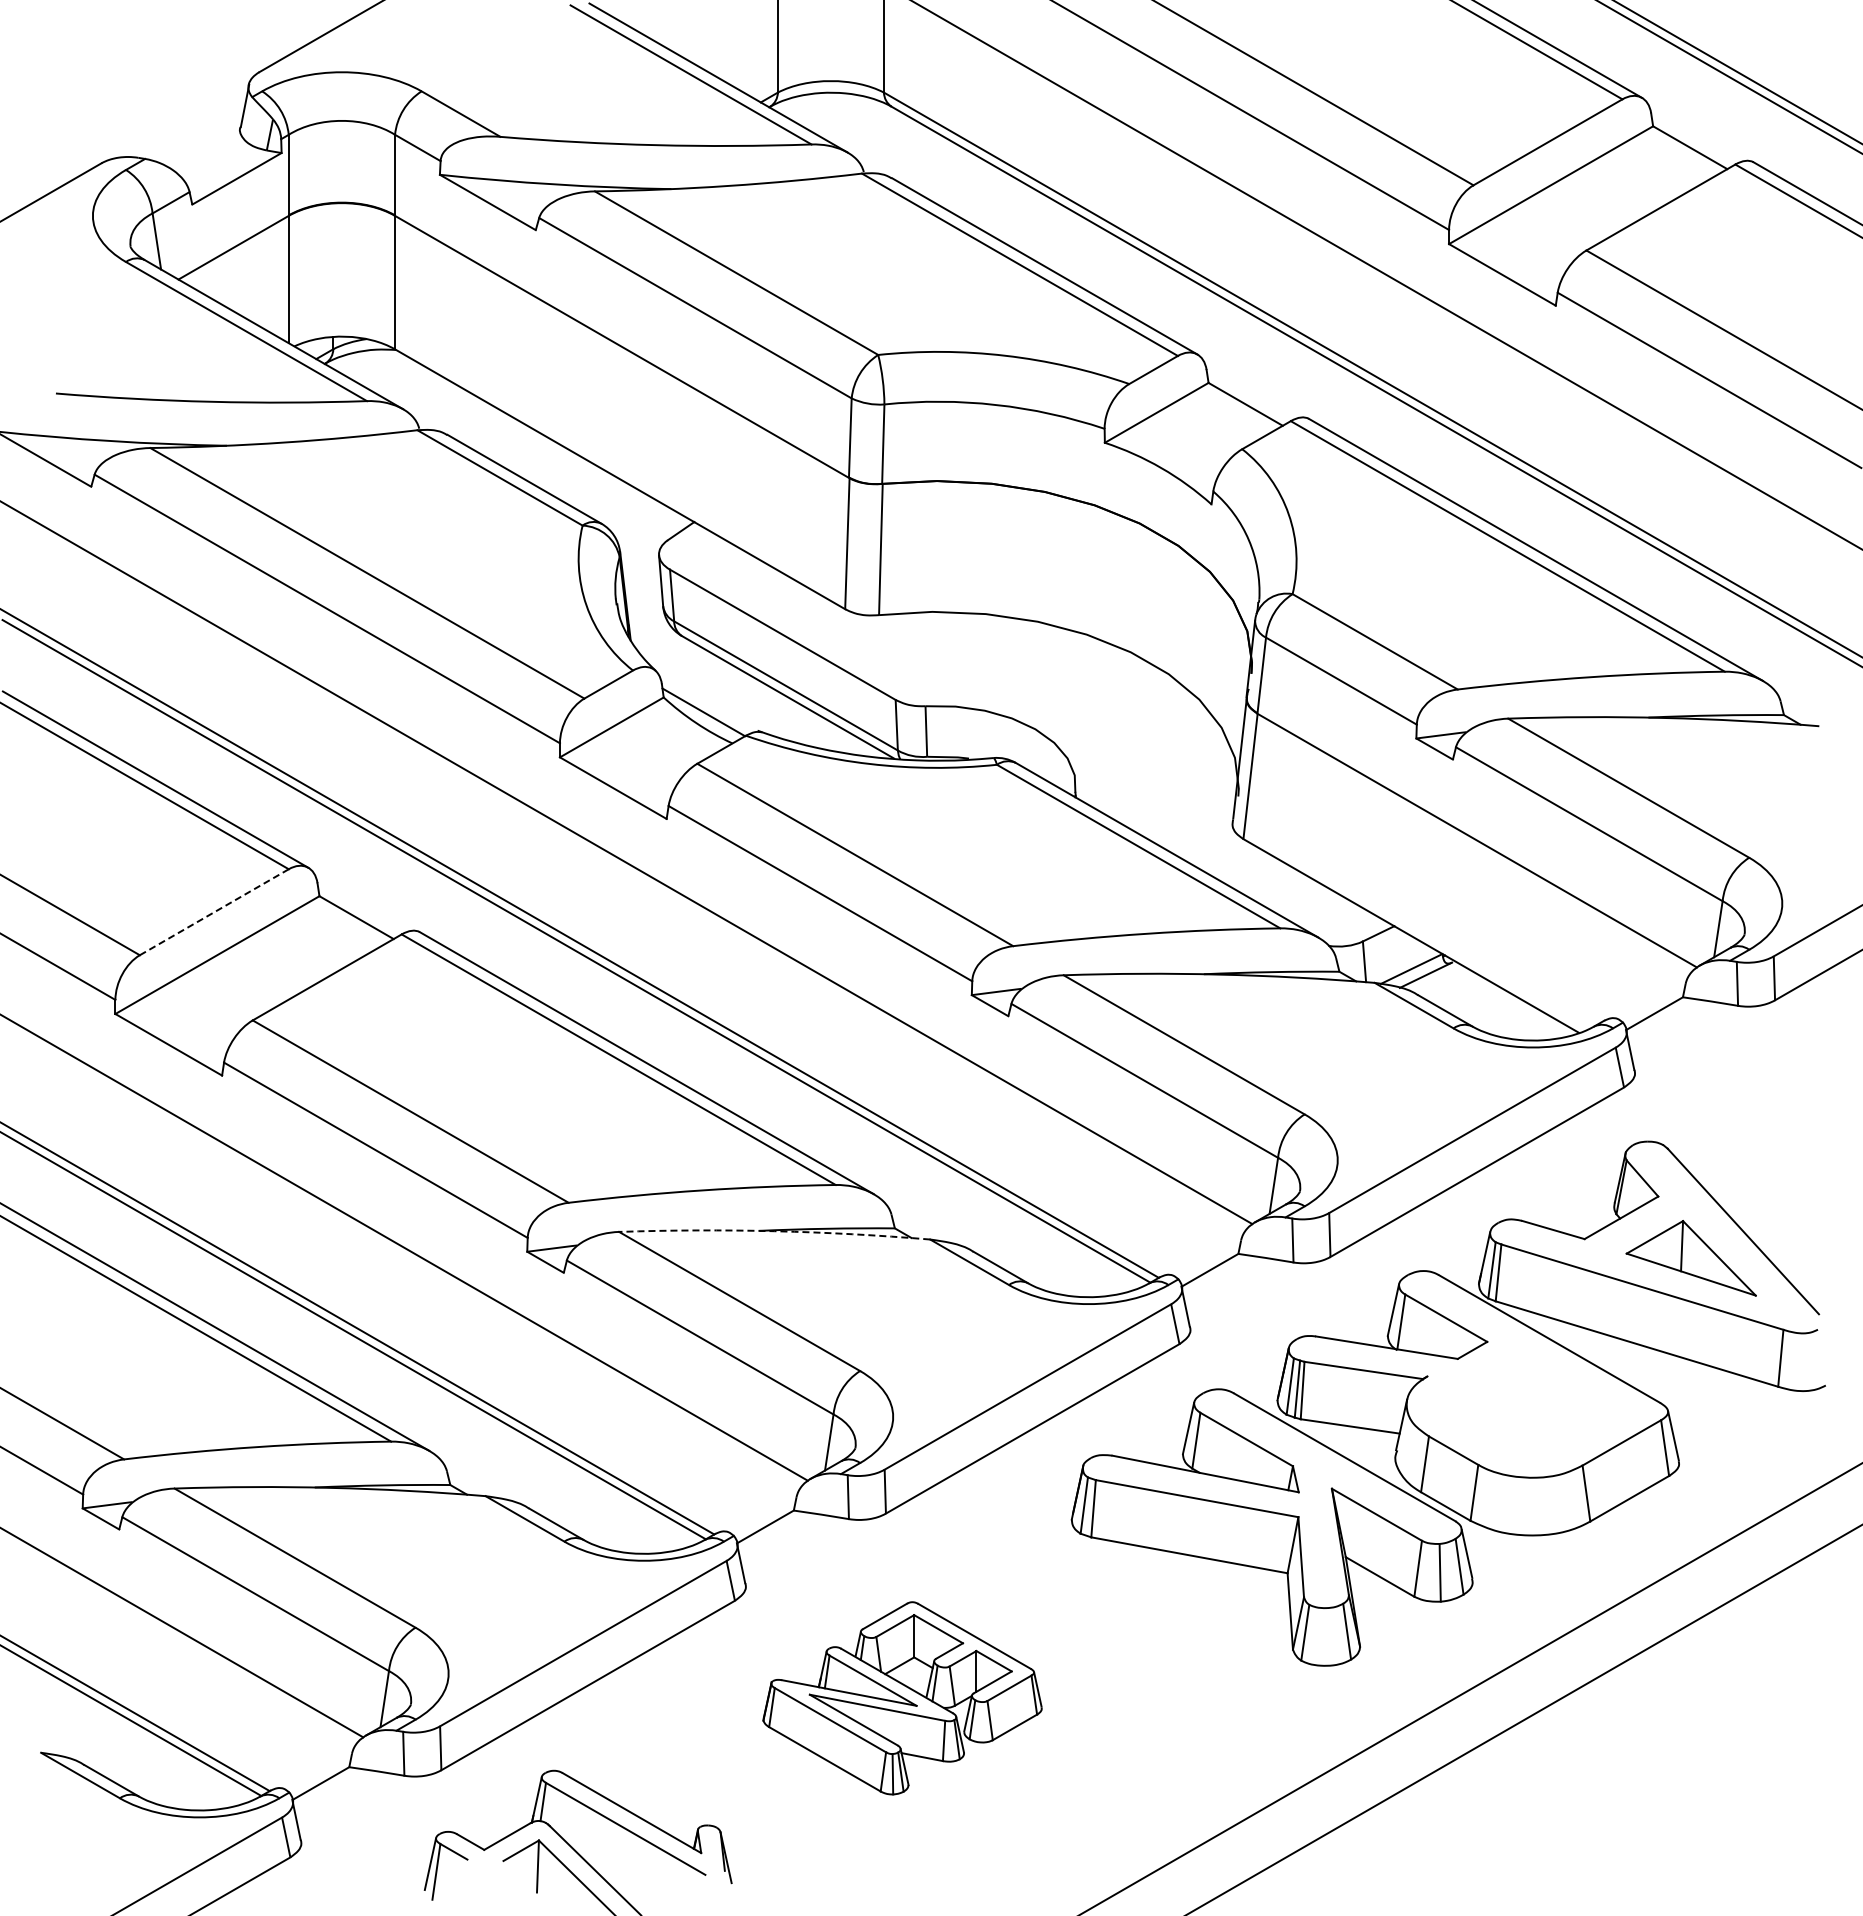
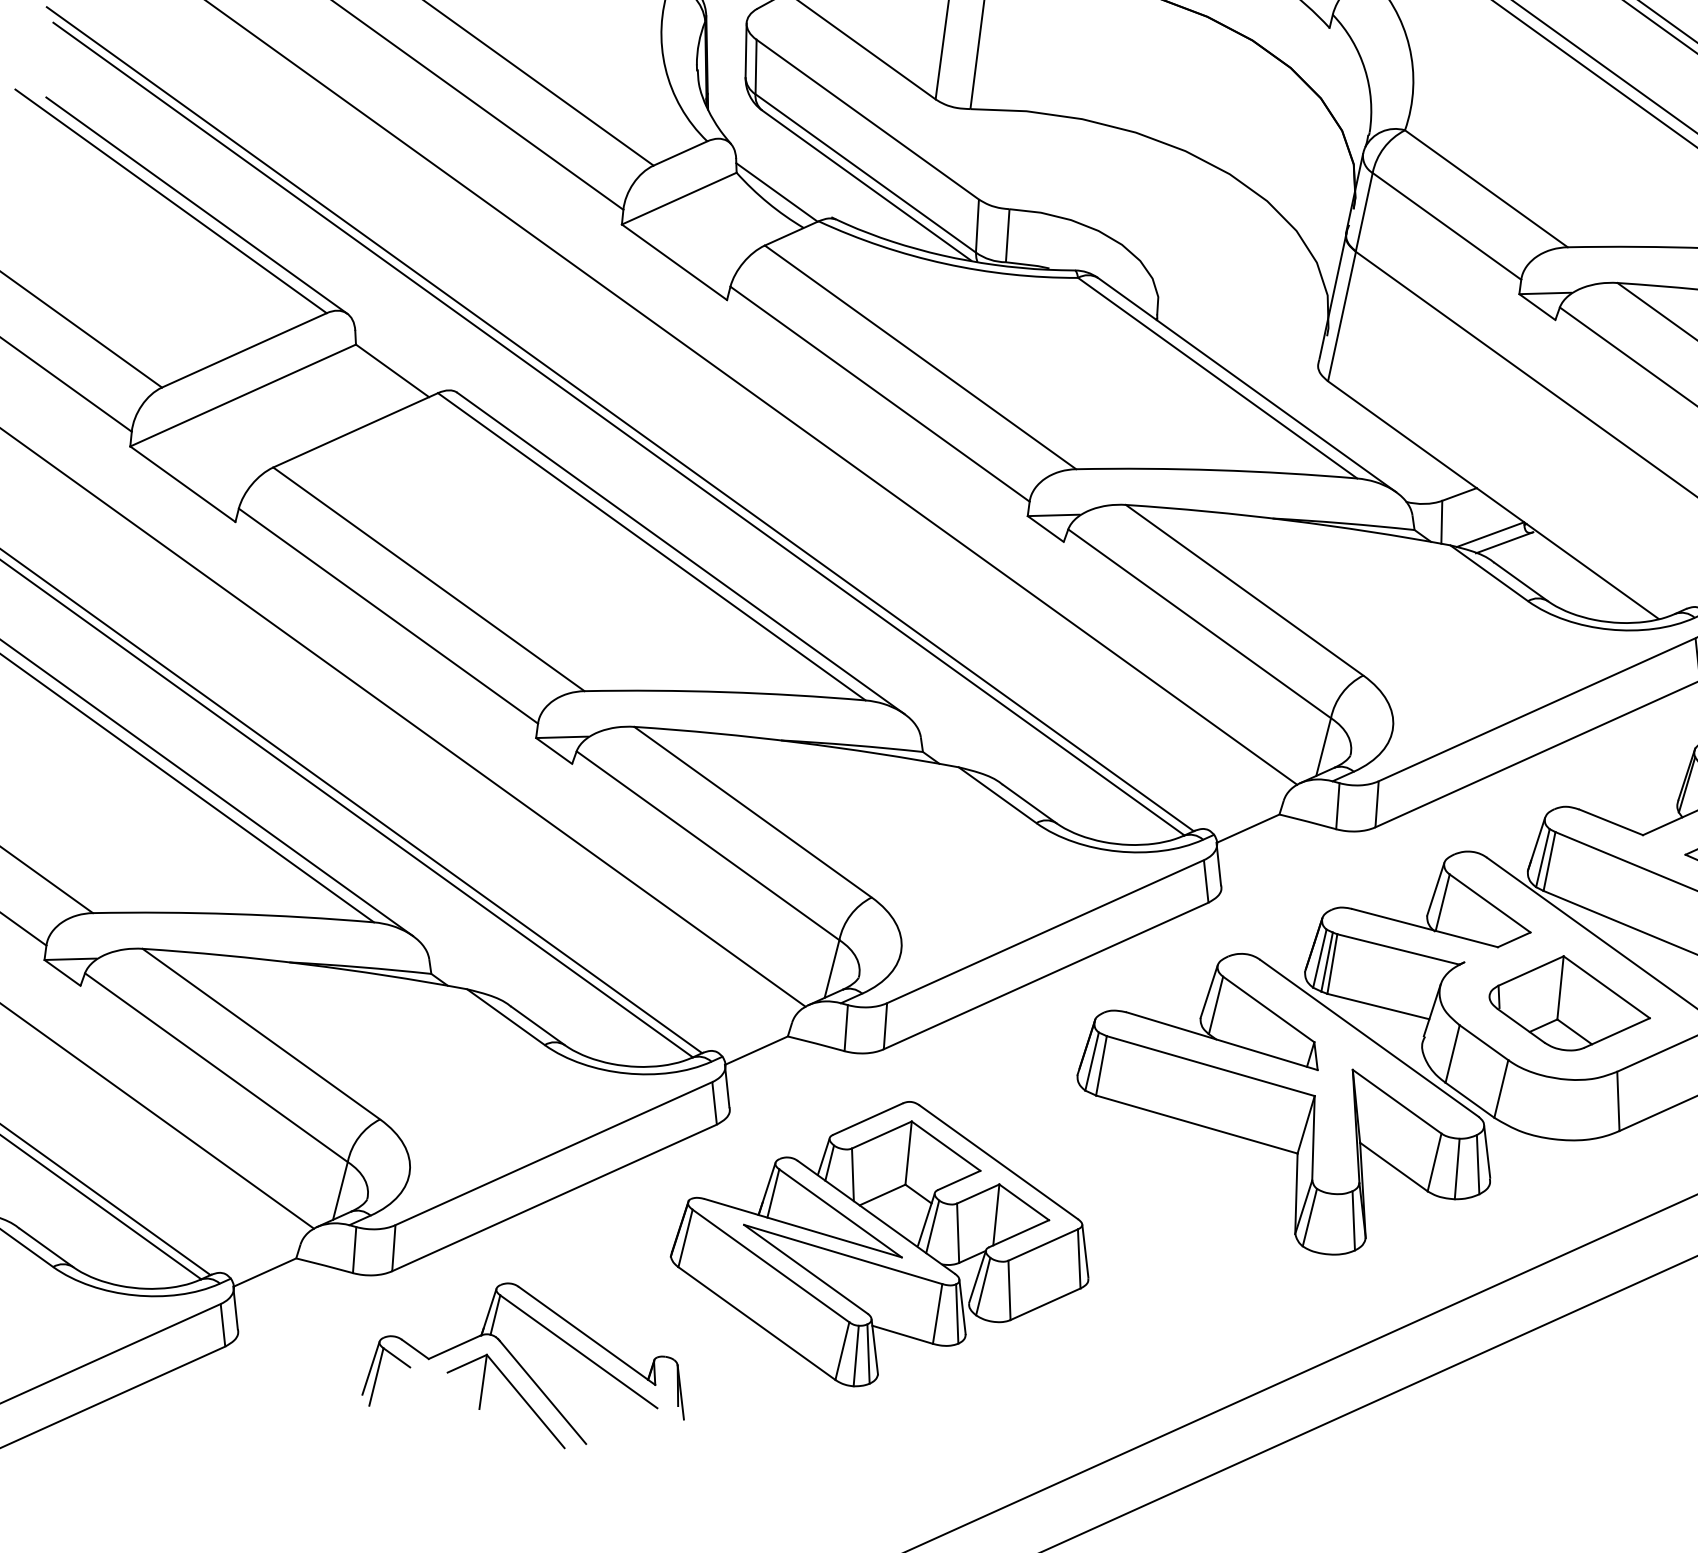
line: (214, 912) -> (244, 350), dashed -> solid
arc: (774, 1231) -> (796, 742), dashed -> solid
part: (1531, 1405) -> (1570, 1003), added
part: (902, 1698) -> (881, 1244), size x1.43

